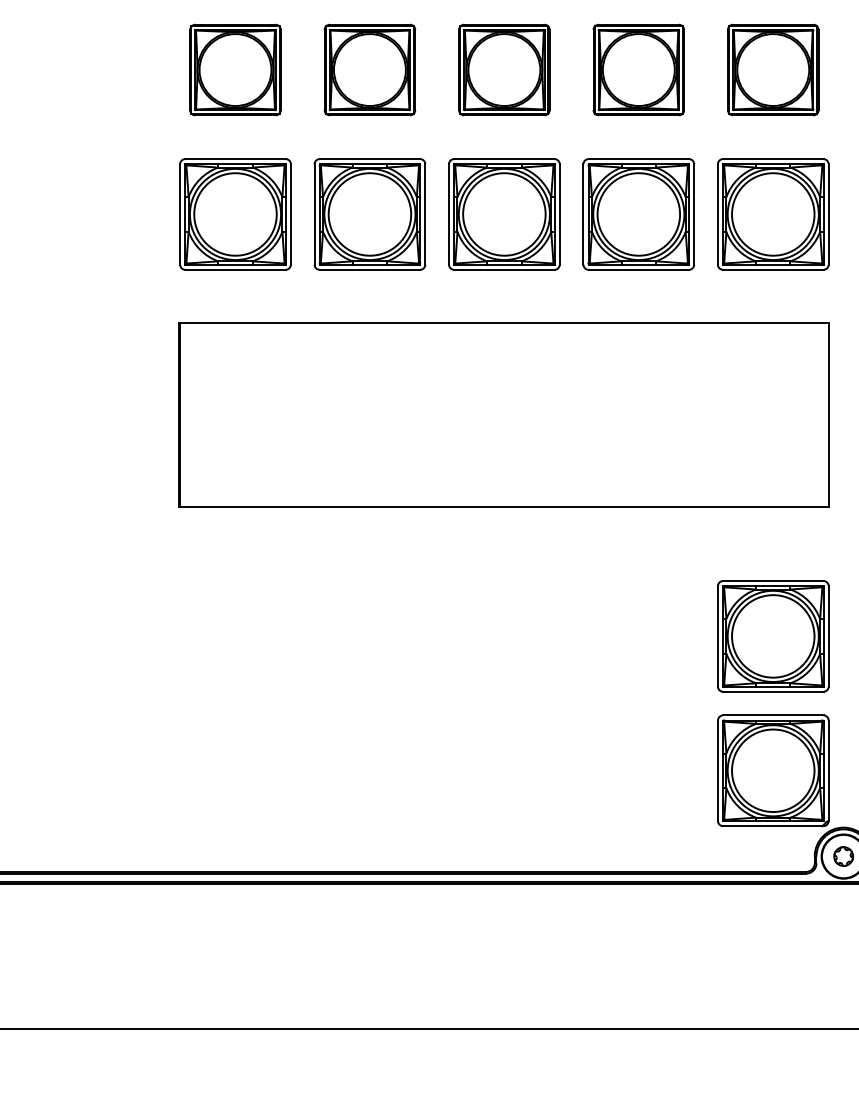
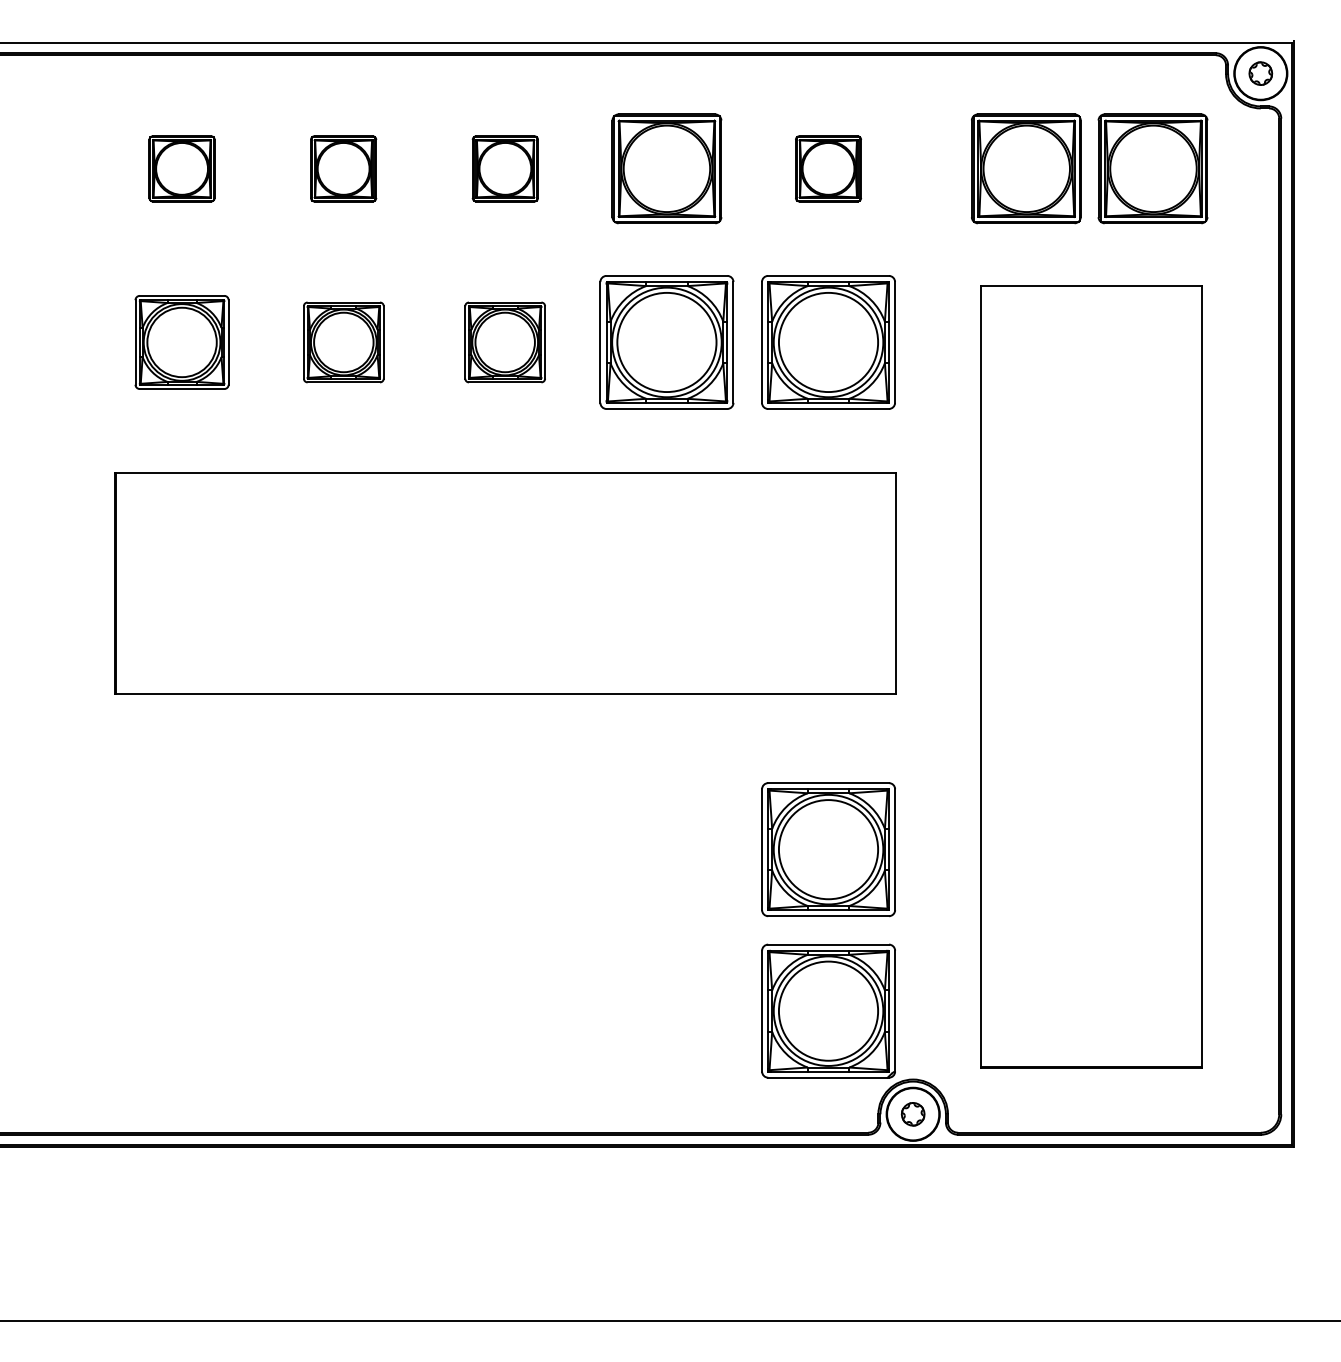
part: (234, 69) -> (181, 168), size x0.6
part: (369, 69) -> (343, 168), size x0.6
part: (504, 69) -> (505, 168), size x0.6
part: (773, 69) -> (828, 168), size x0.6
part: (234, 214) -> (181, 342), size x0.7
part: (369, 214) -> (343, 342), size x0.6
part: (503, 214) -> (504, 342), size x0.6

